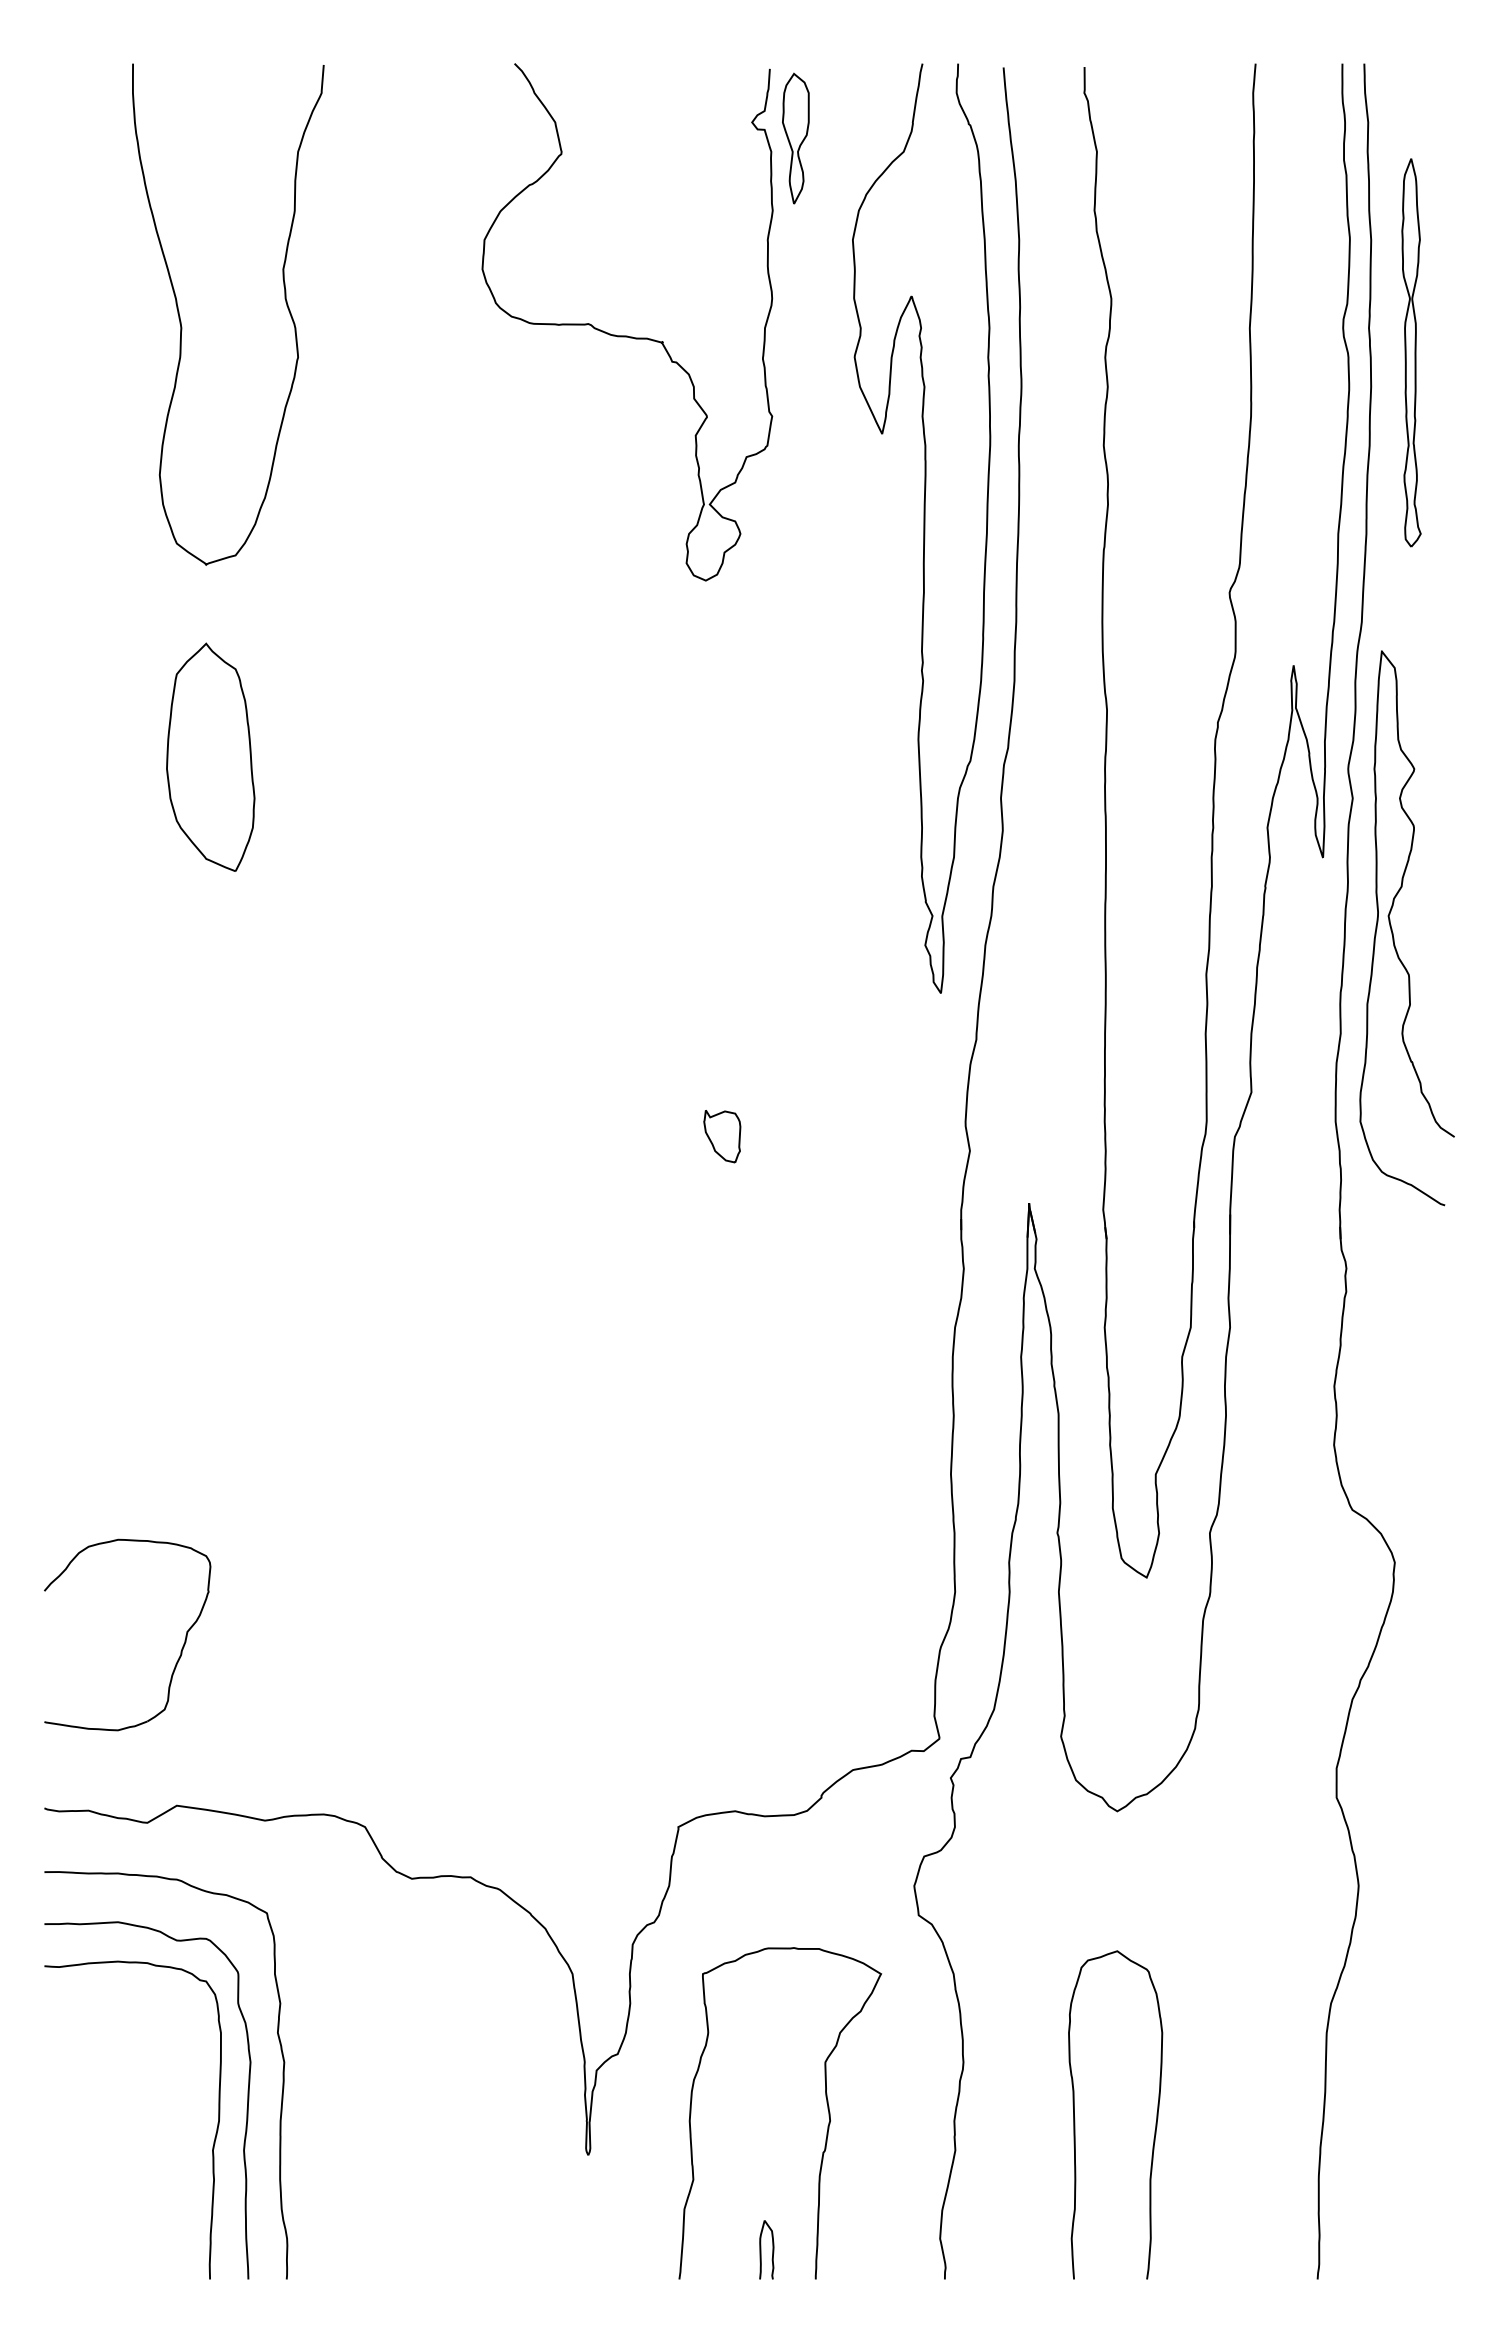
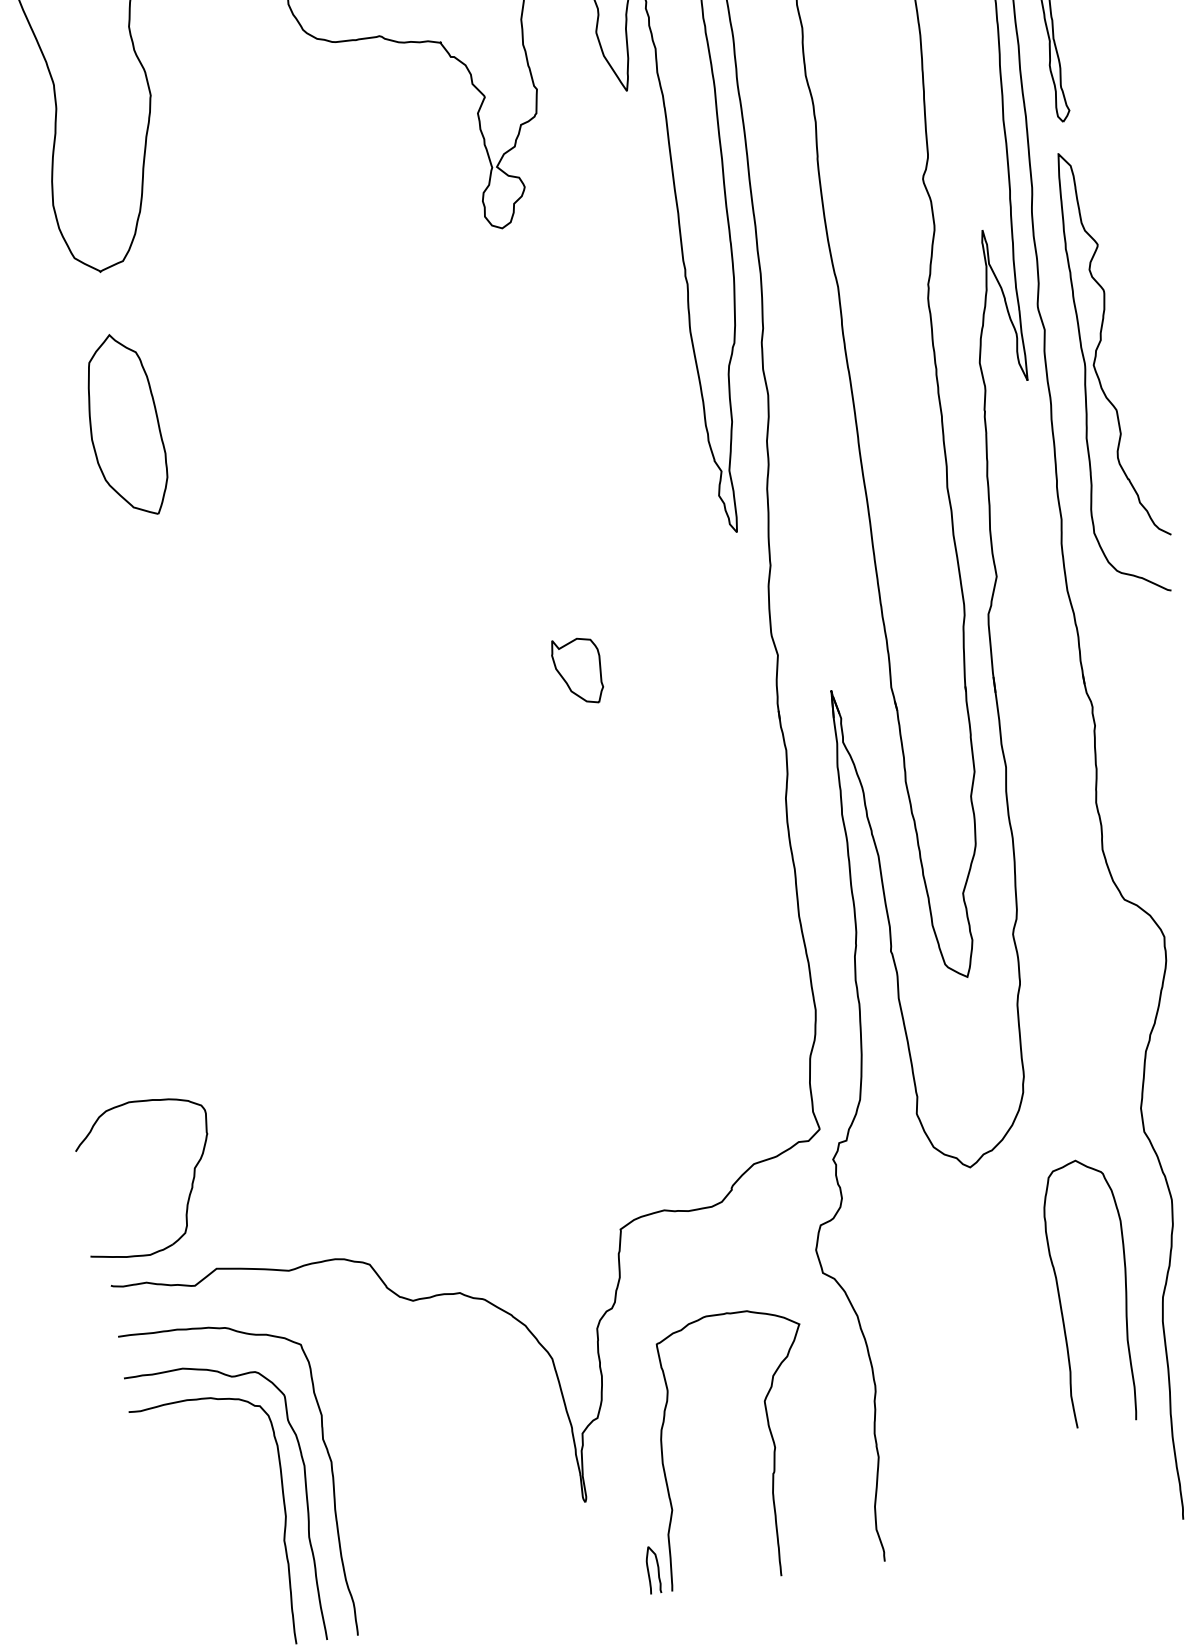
curve: (1393, 932) -> (1099, 377), moved
part: (722, 1136) -> (578, 671), size x1.6
part: (180, 1651) -> (191, 1184), moved
curve: (1075, 2119) -> (1060, 1300), moved
curve: (761, 2249) -> (648, 1570), moved

